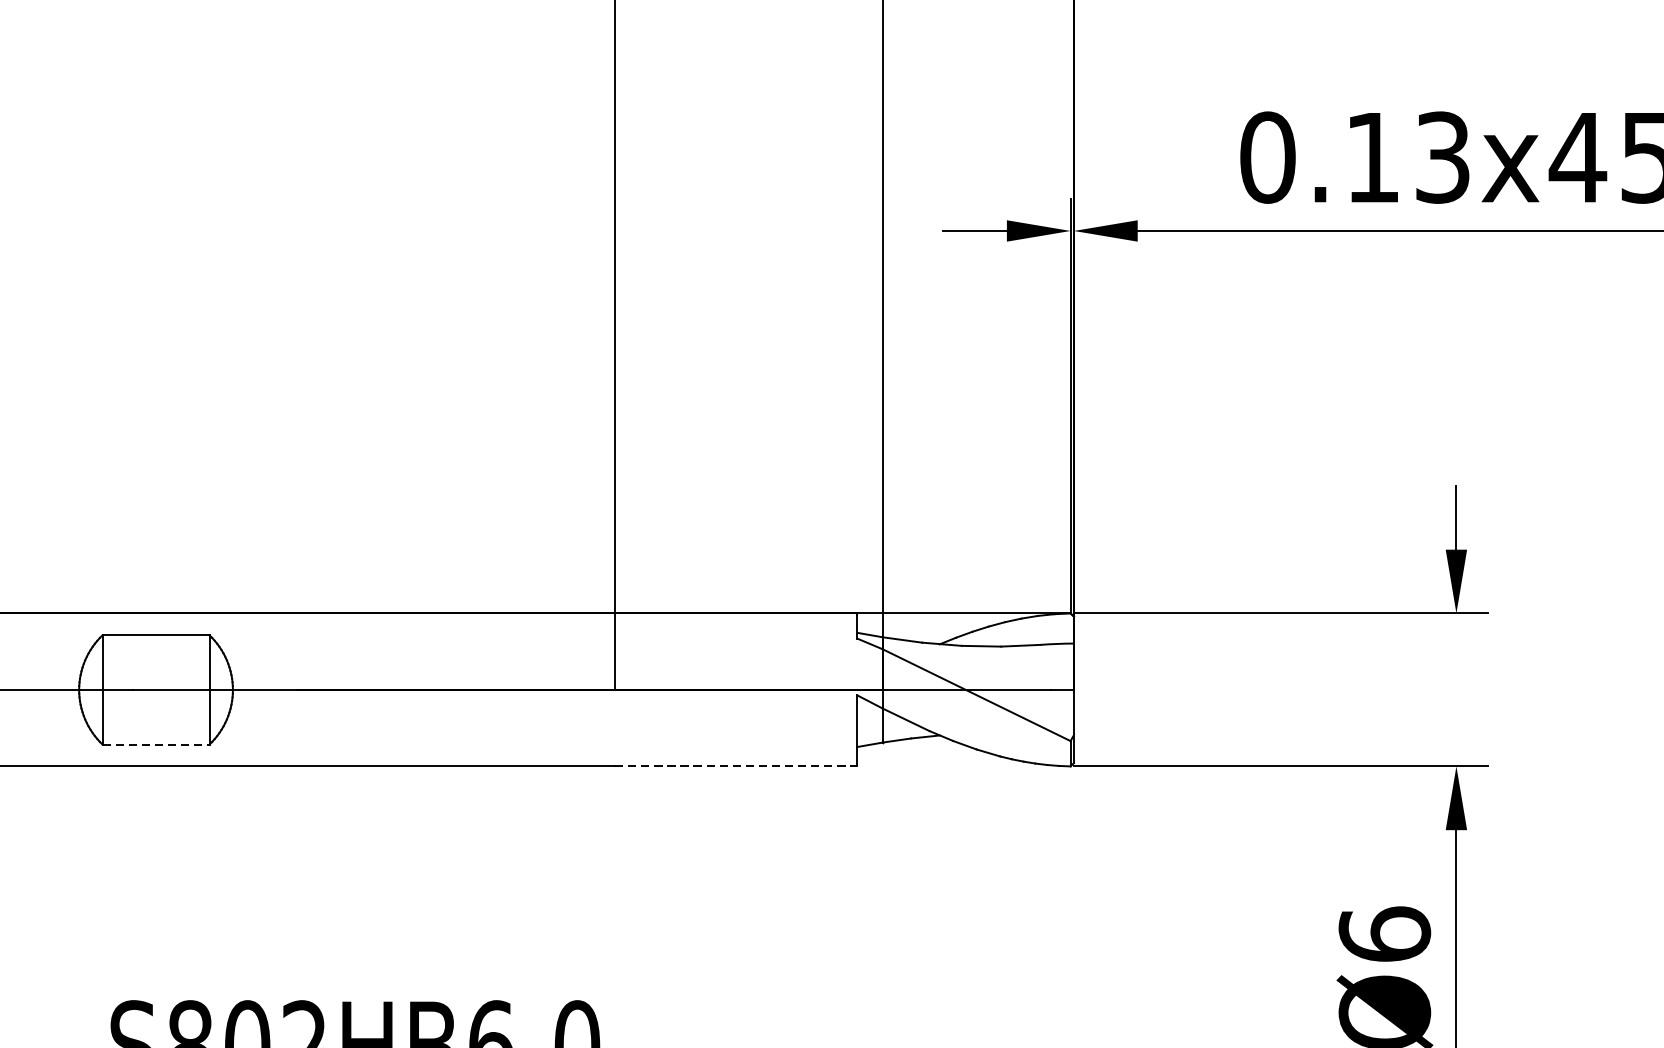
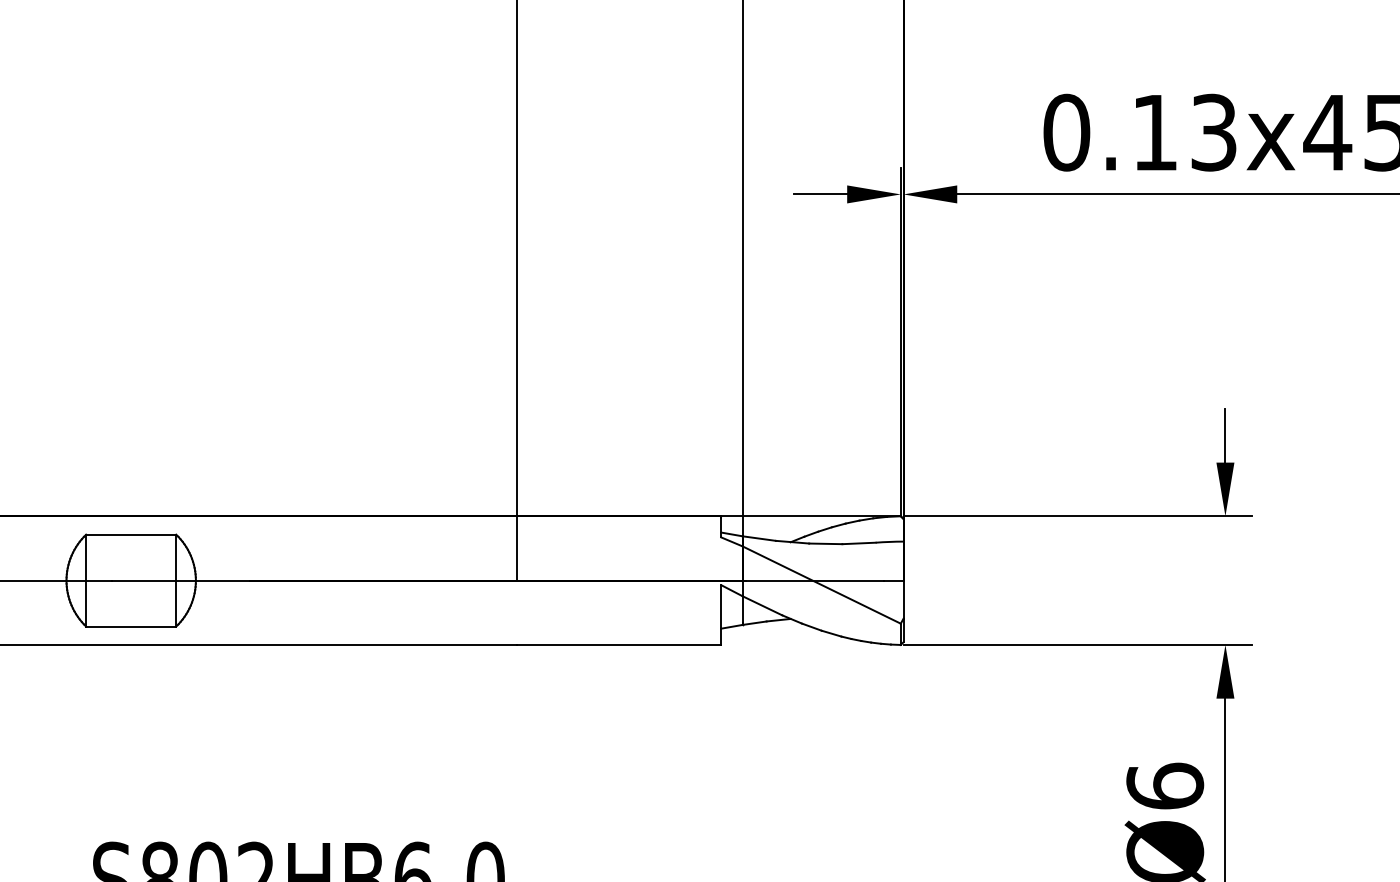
line: (156, 744) -> (131, 626), dashed -> solid
line: (736, 765) -> (619, 644), dashed -> solid

